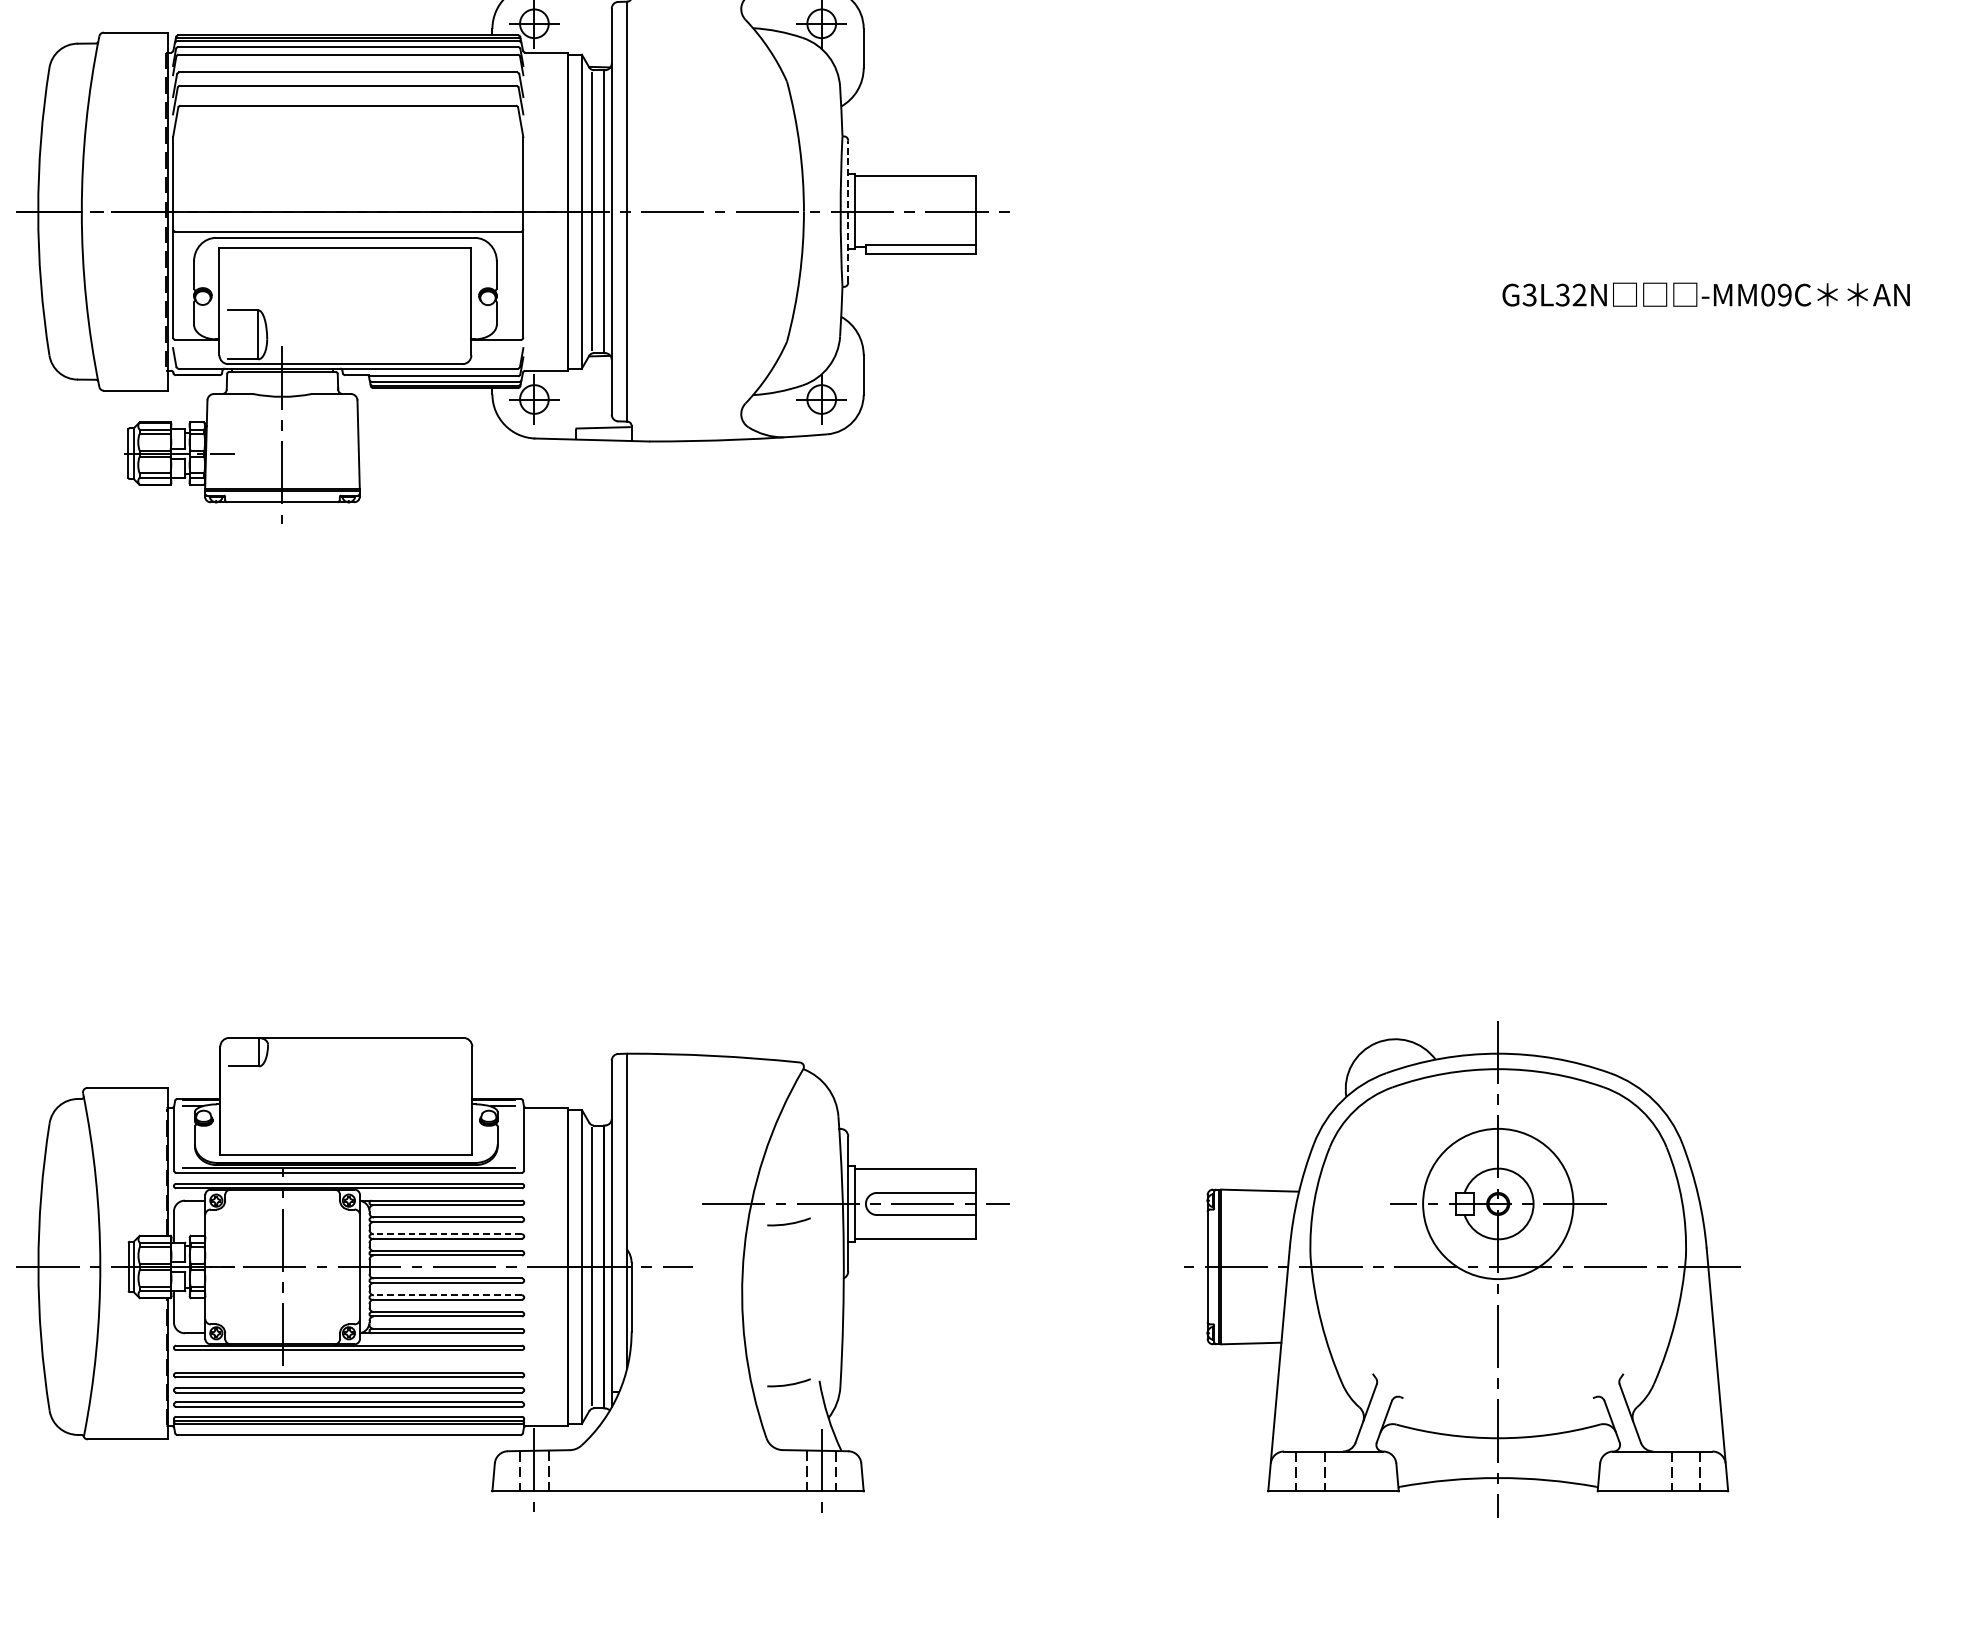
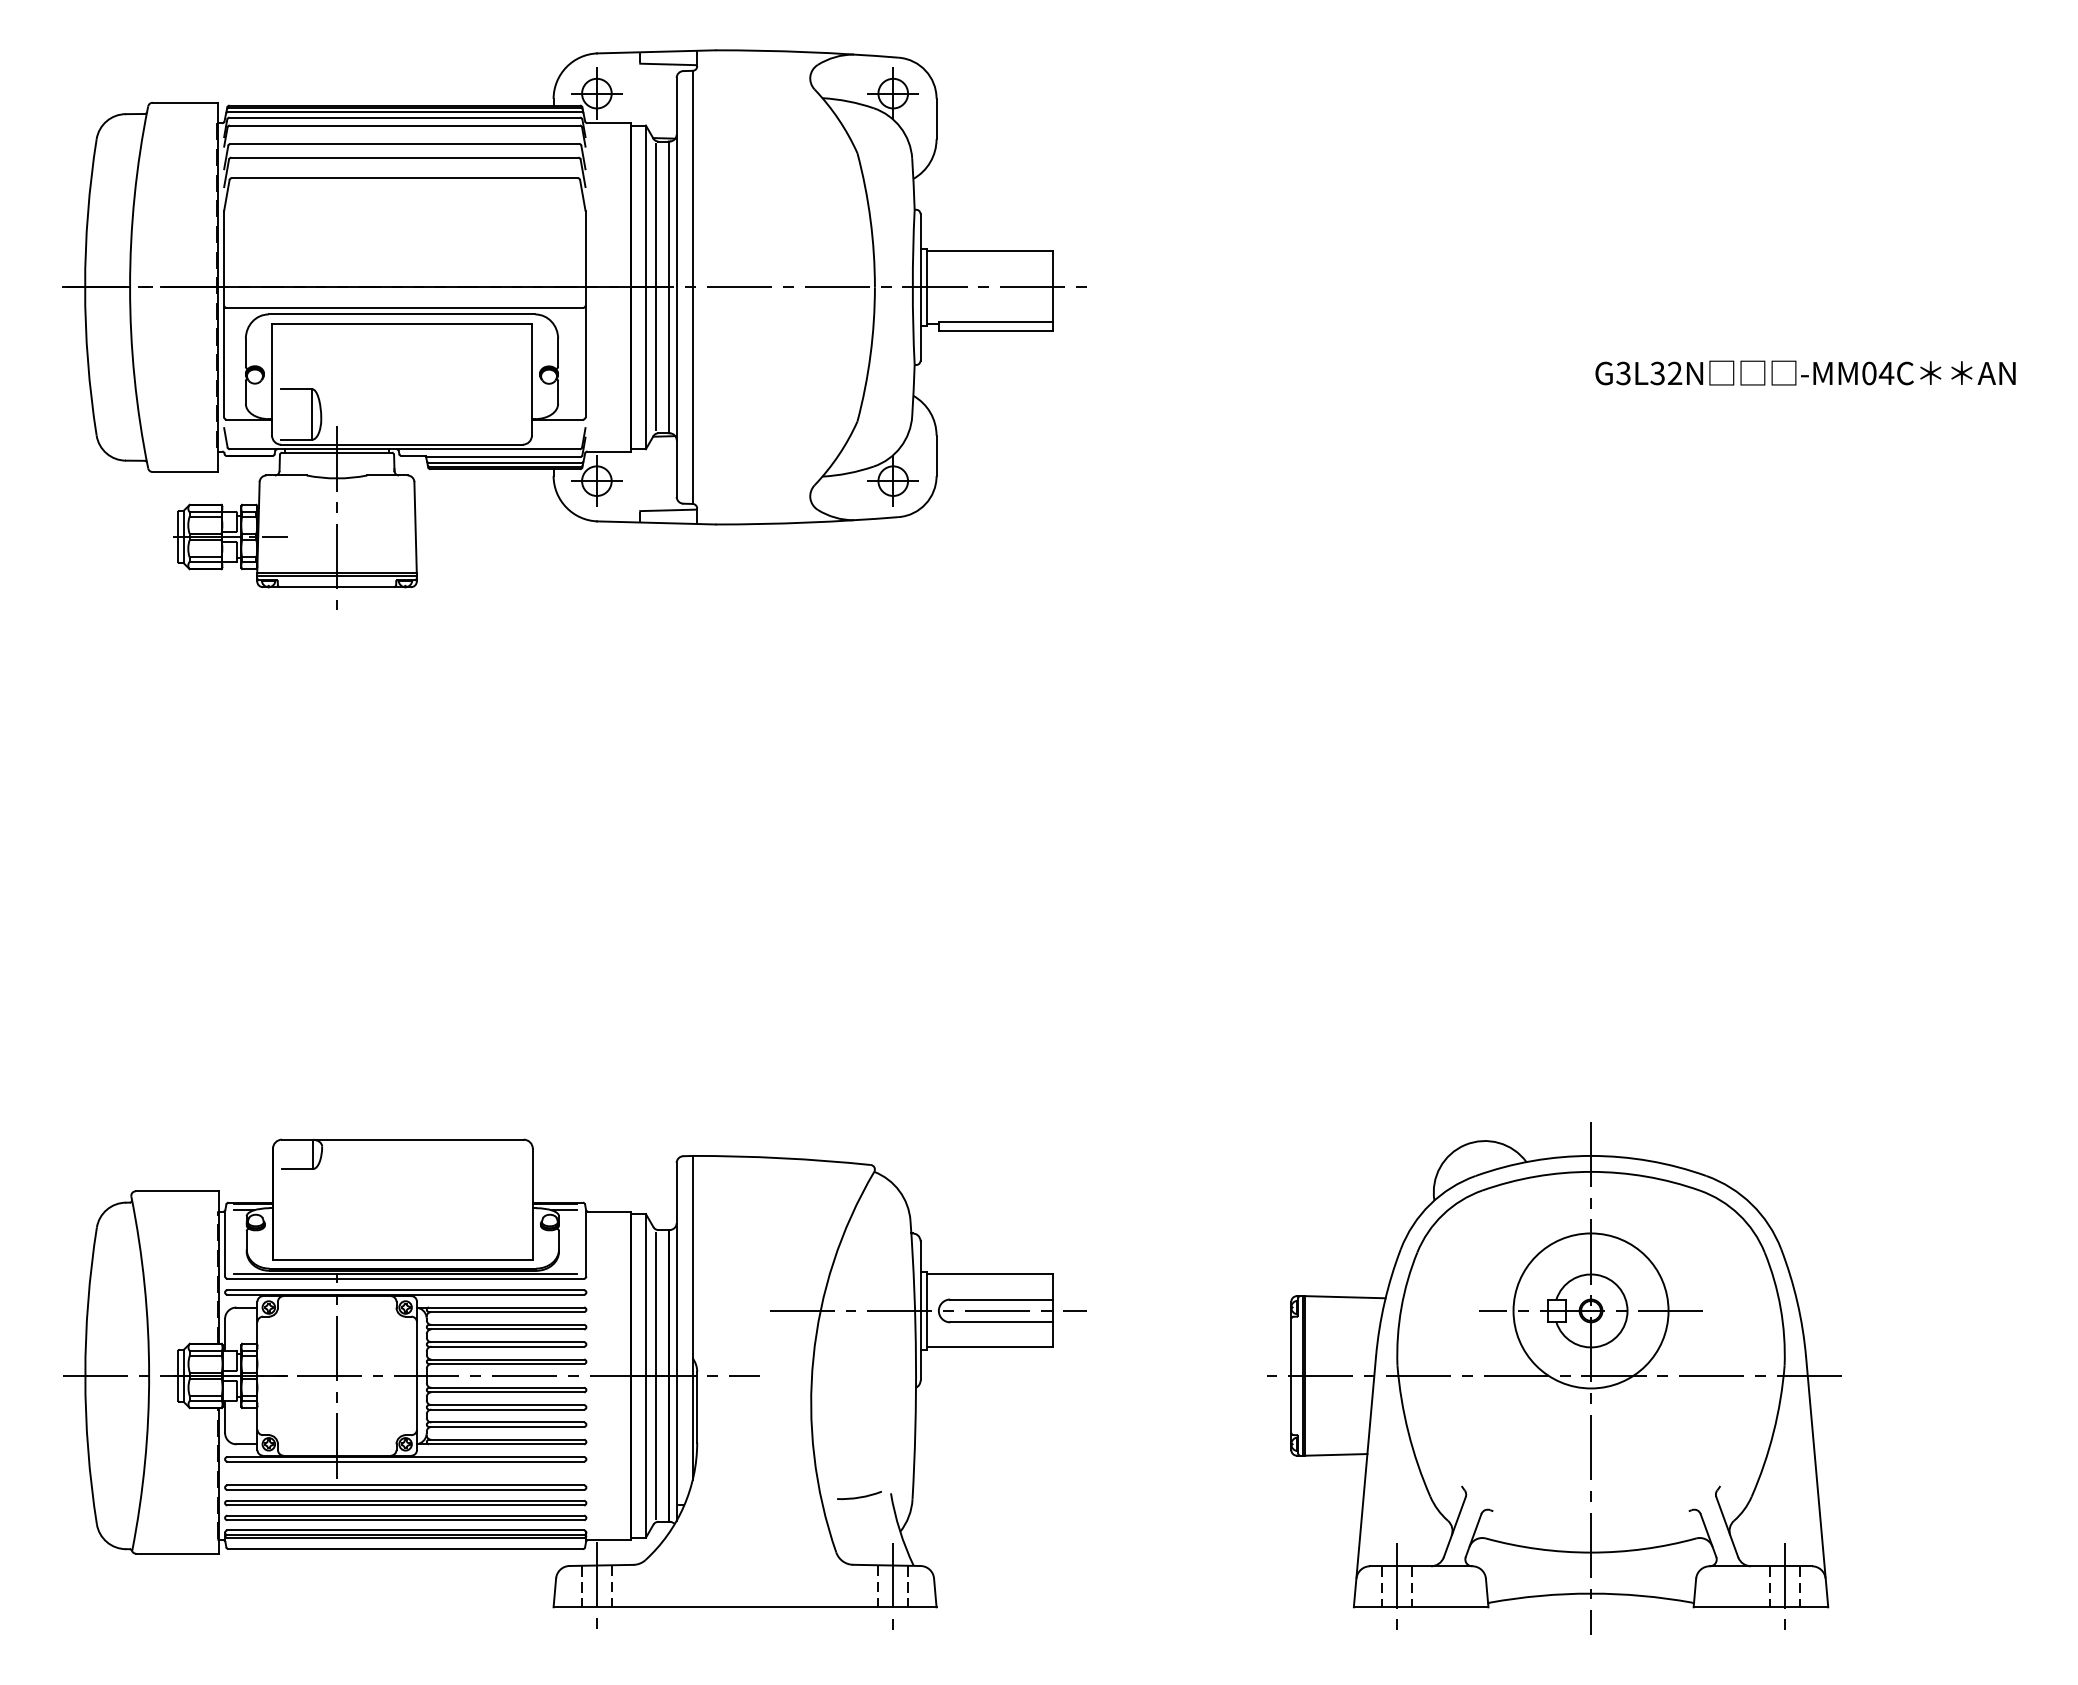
line: (848, 210) -> (920, 286), dashed -> solid
text: (1784, 295) -> (1886, 373), -MM09C -> -MM04C
arc: (788, 1222) -> (859, 1330), removed
line: (446, 1234) -> (506, 1342), dashed -> solid
line: (446, 1295) -> (506, 1405), dashed -> solid
line: (1310, 1471) -> (1397, 1586), added
line: (1685, 1471) -> (1784, 1586), added

